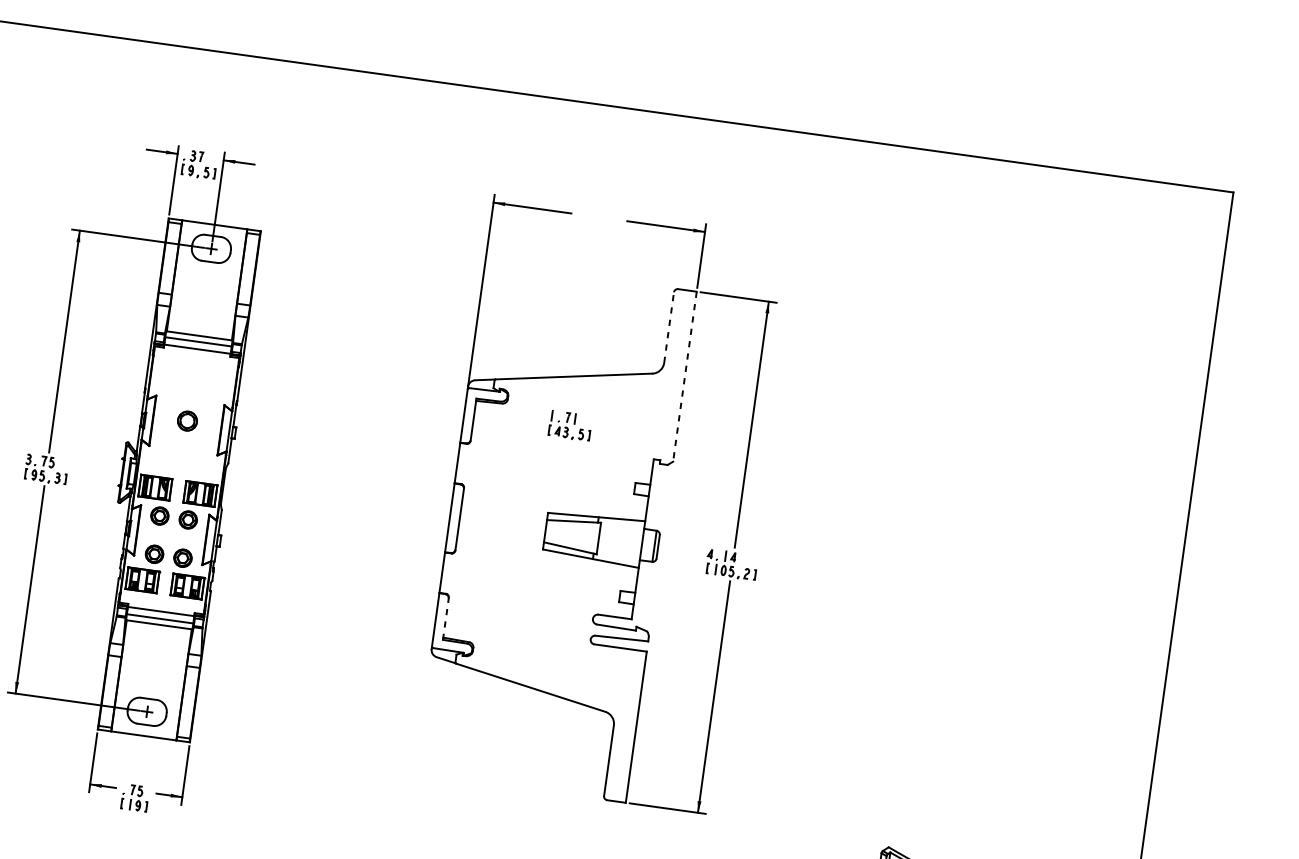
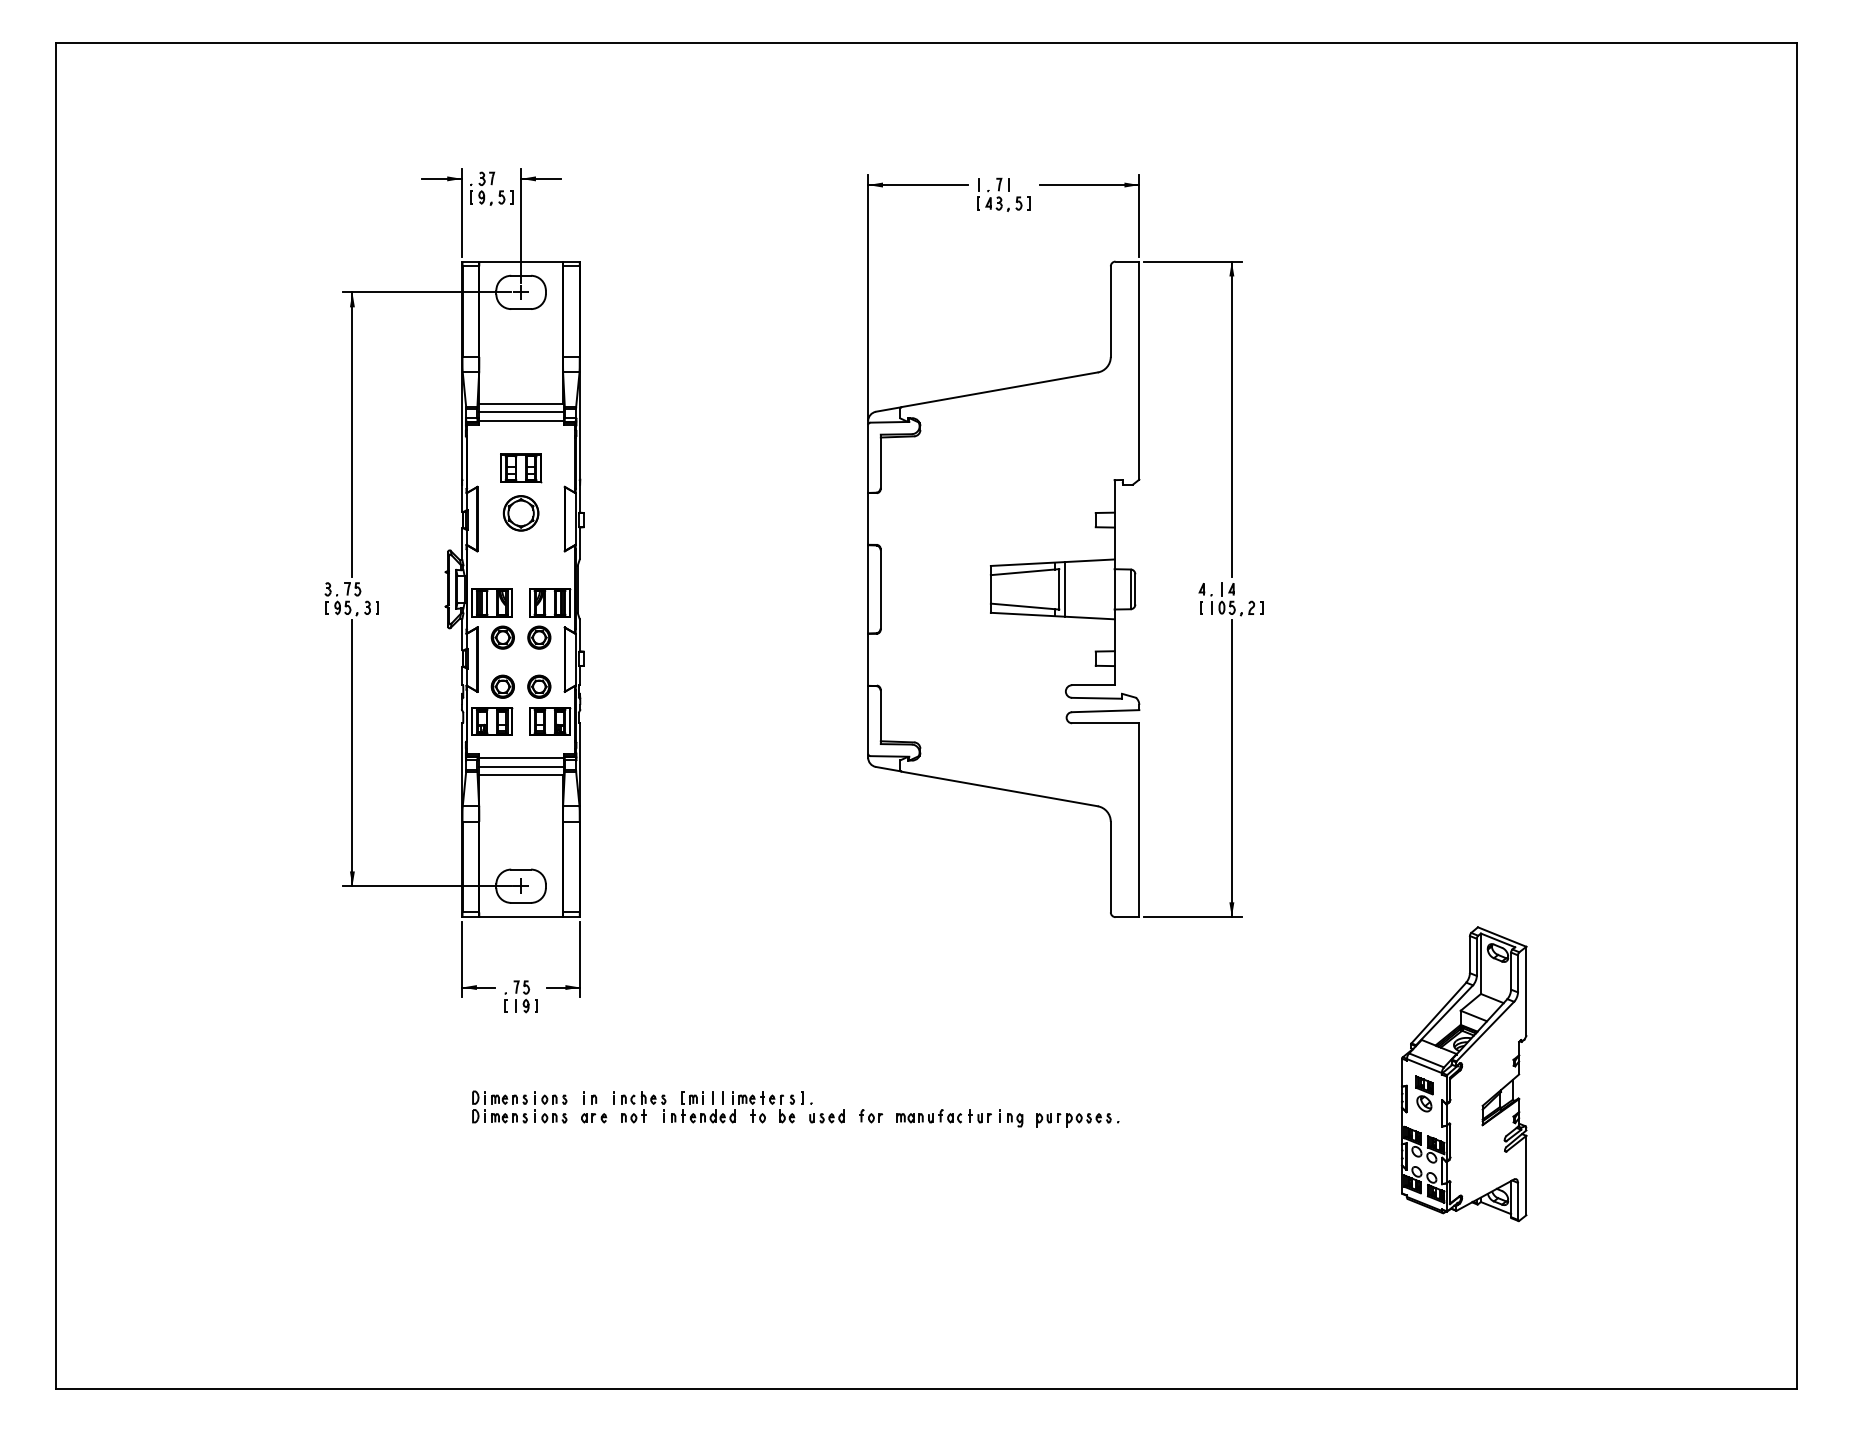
line: (668, 327) -> (1110, 311), dashed -> solid
line: (684, 377) -> (1139, 371), dashed -> solid
part: (192, 386) -> (521, 468), added
part: (187, 421) -> (520, 513), size x1.43
part: (570, 425) -> (1003, 194), moved
line: (602, 539) -> (1064, 589), added
line: (445, 619) -> (880, 717), dashed -> solid

